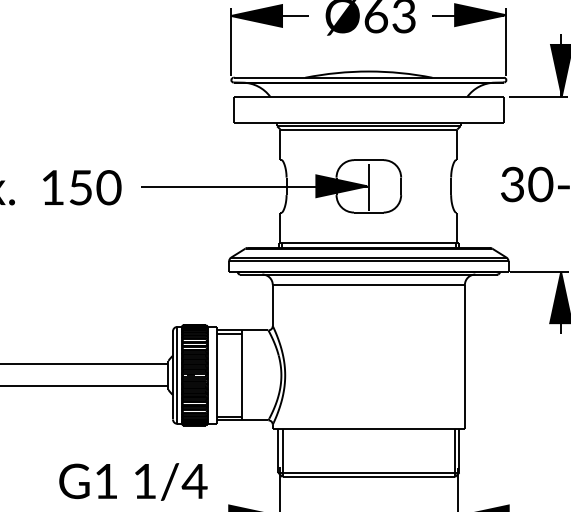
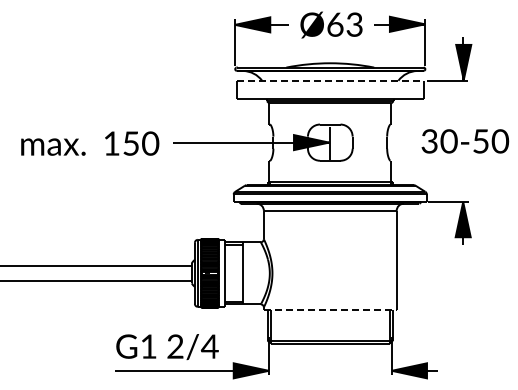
line: (369, 96) -> (330, 80), solid -> dashed
line: (369, 429) -> (330, 310), solid -> dashed
text: (144, 481) -> (175, 346), 1/4 -> 2/4

